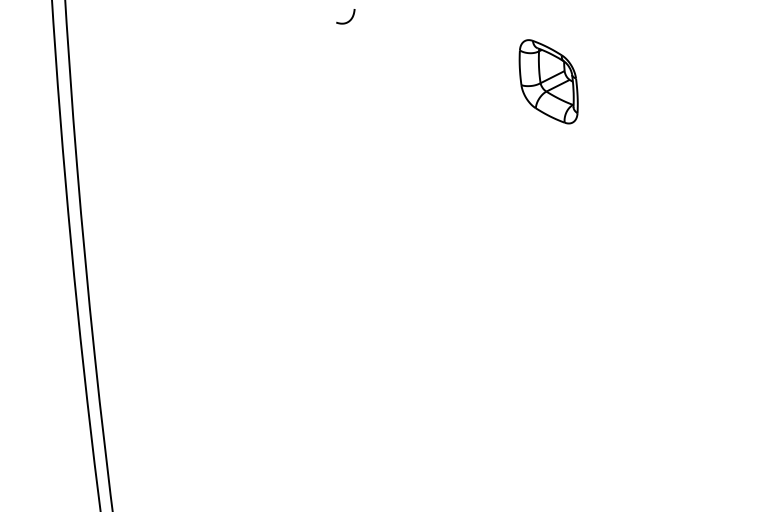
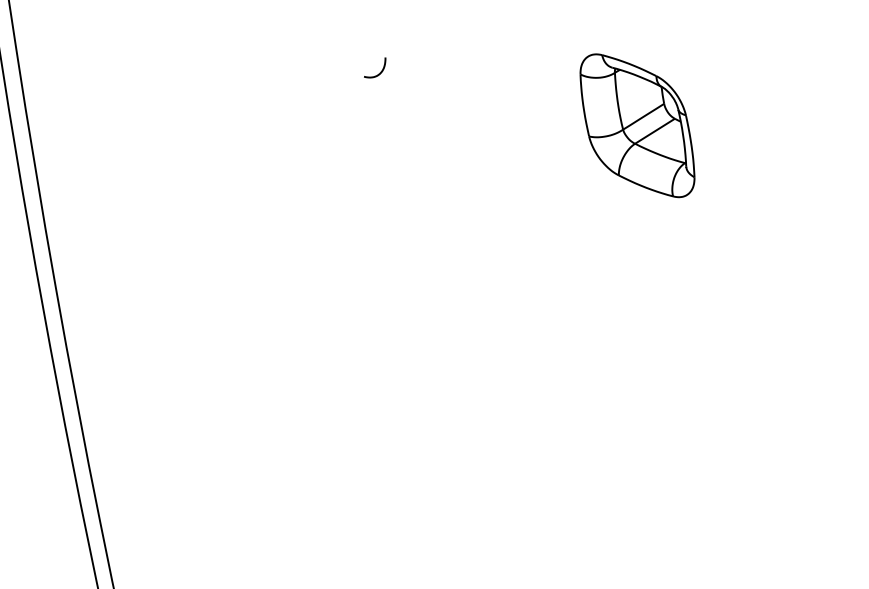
part: (548, 81) -> (637, 125), size x1.43

